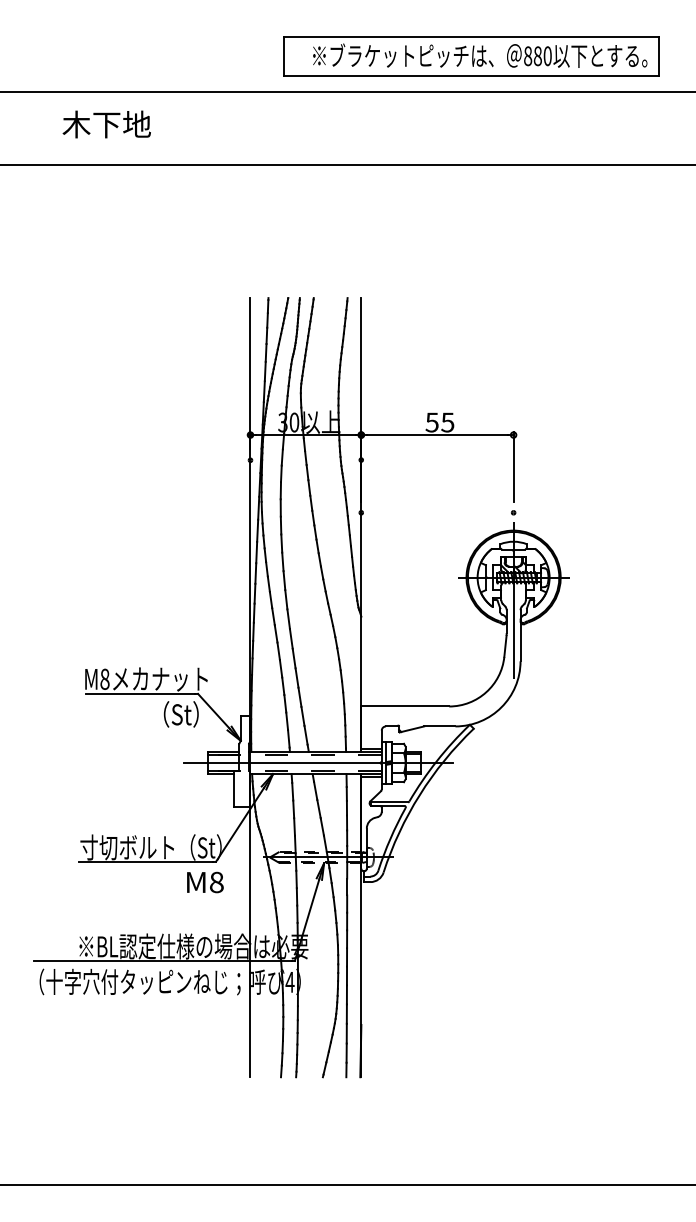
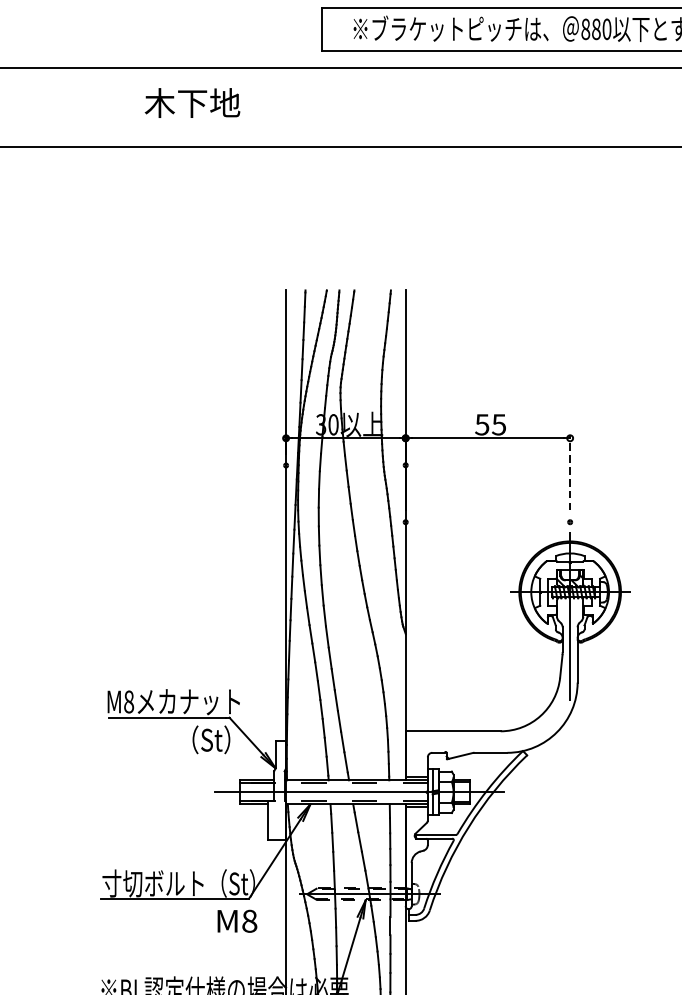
text: (106, 124) -> (192, 103), moved
line: (513, 467) -> (570, 473), solid -> dashed

